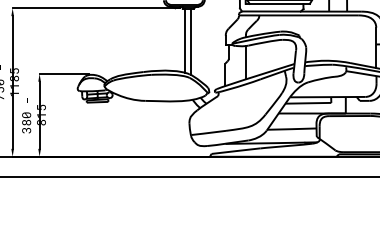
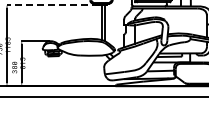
line: (95, 8) -> (52, 4), solid -> dashed

